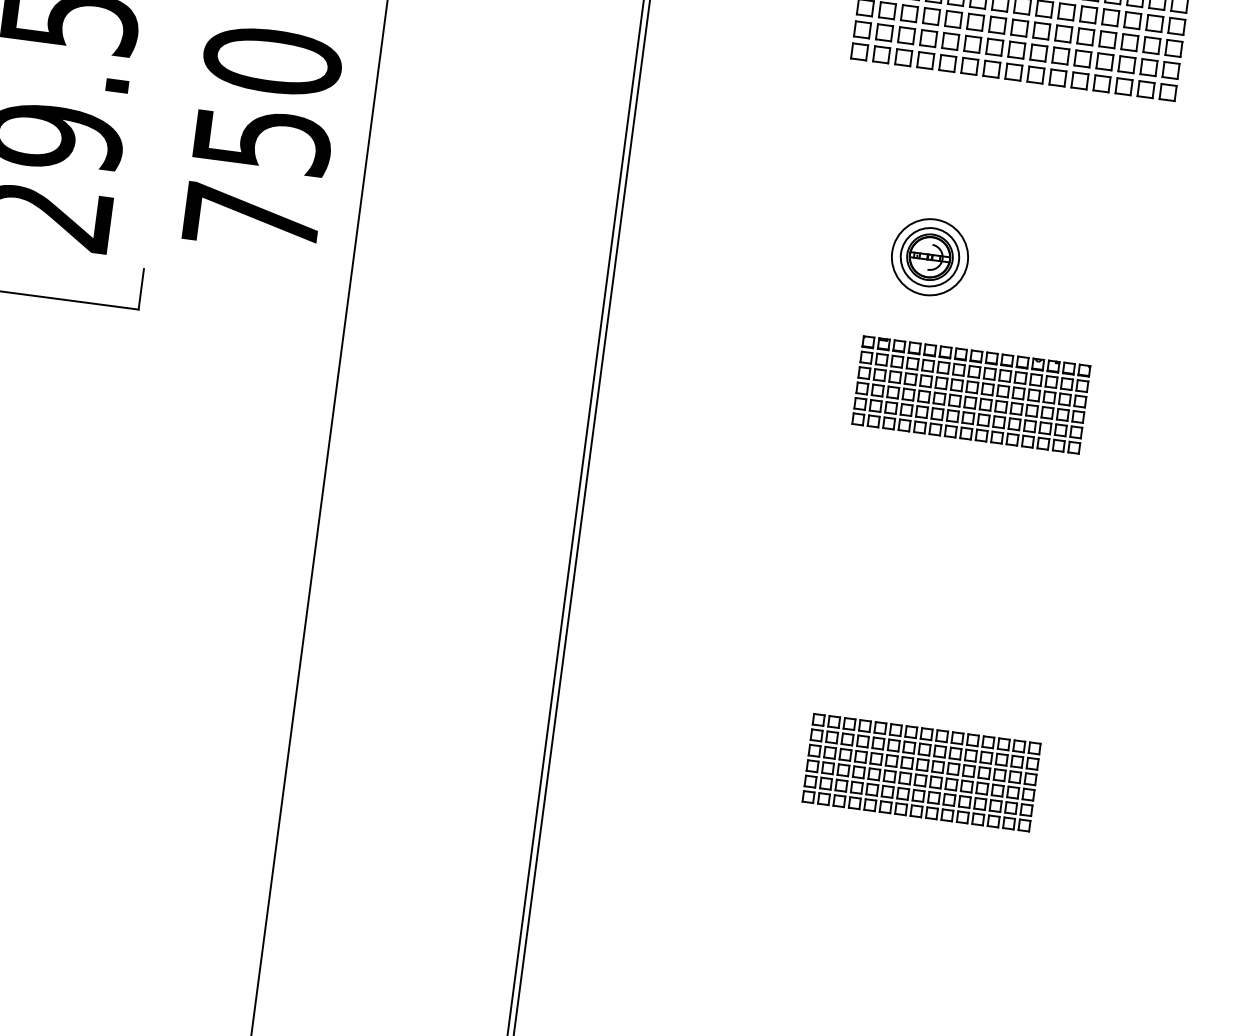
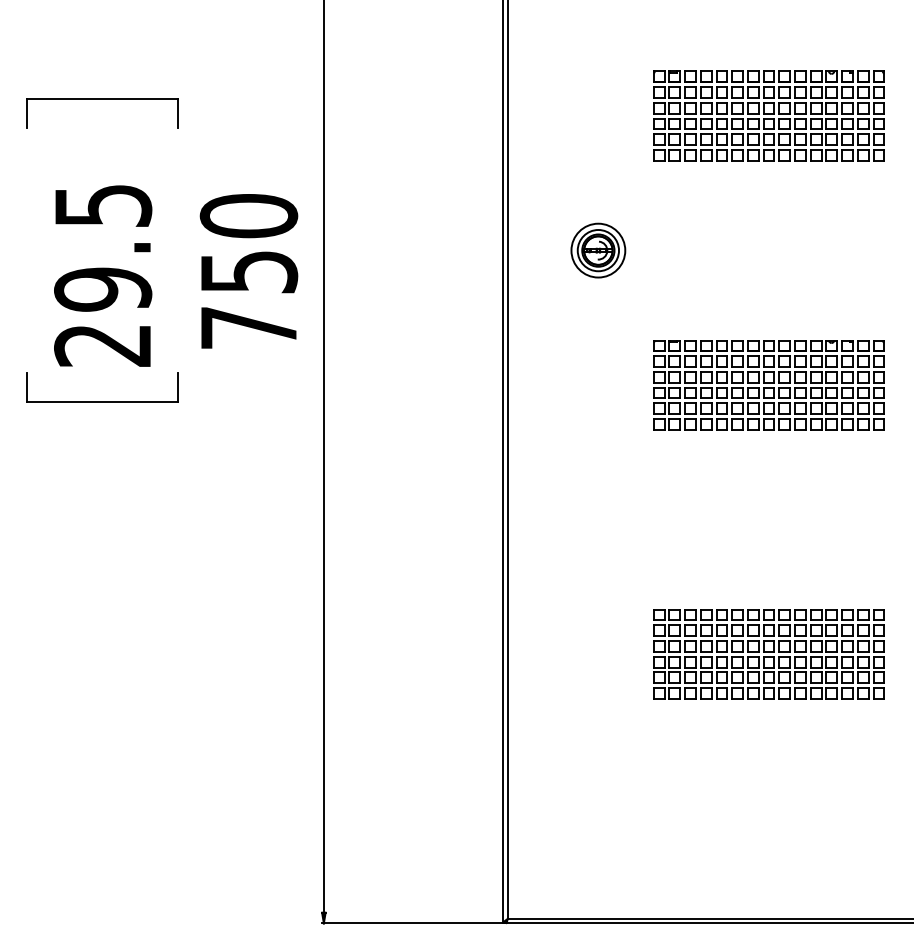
part: (930, 257) -> (598, 250), moved
part: (970, 395) -> (768, 385), size x1.43
part: (920, 772) -> (768, 654), size x1.43

